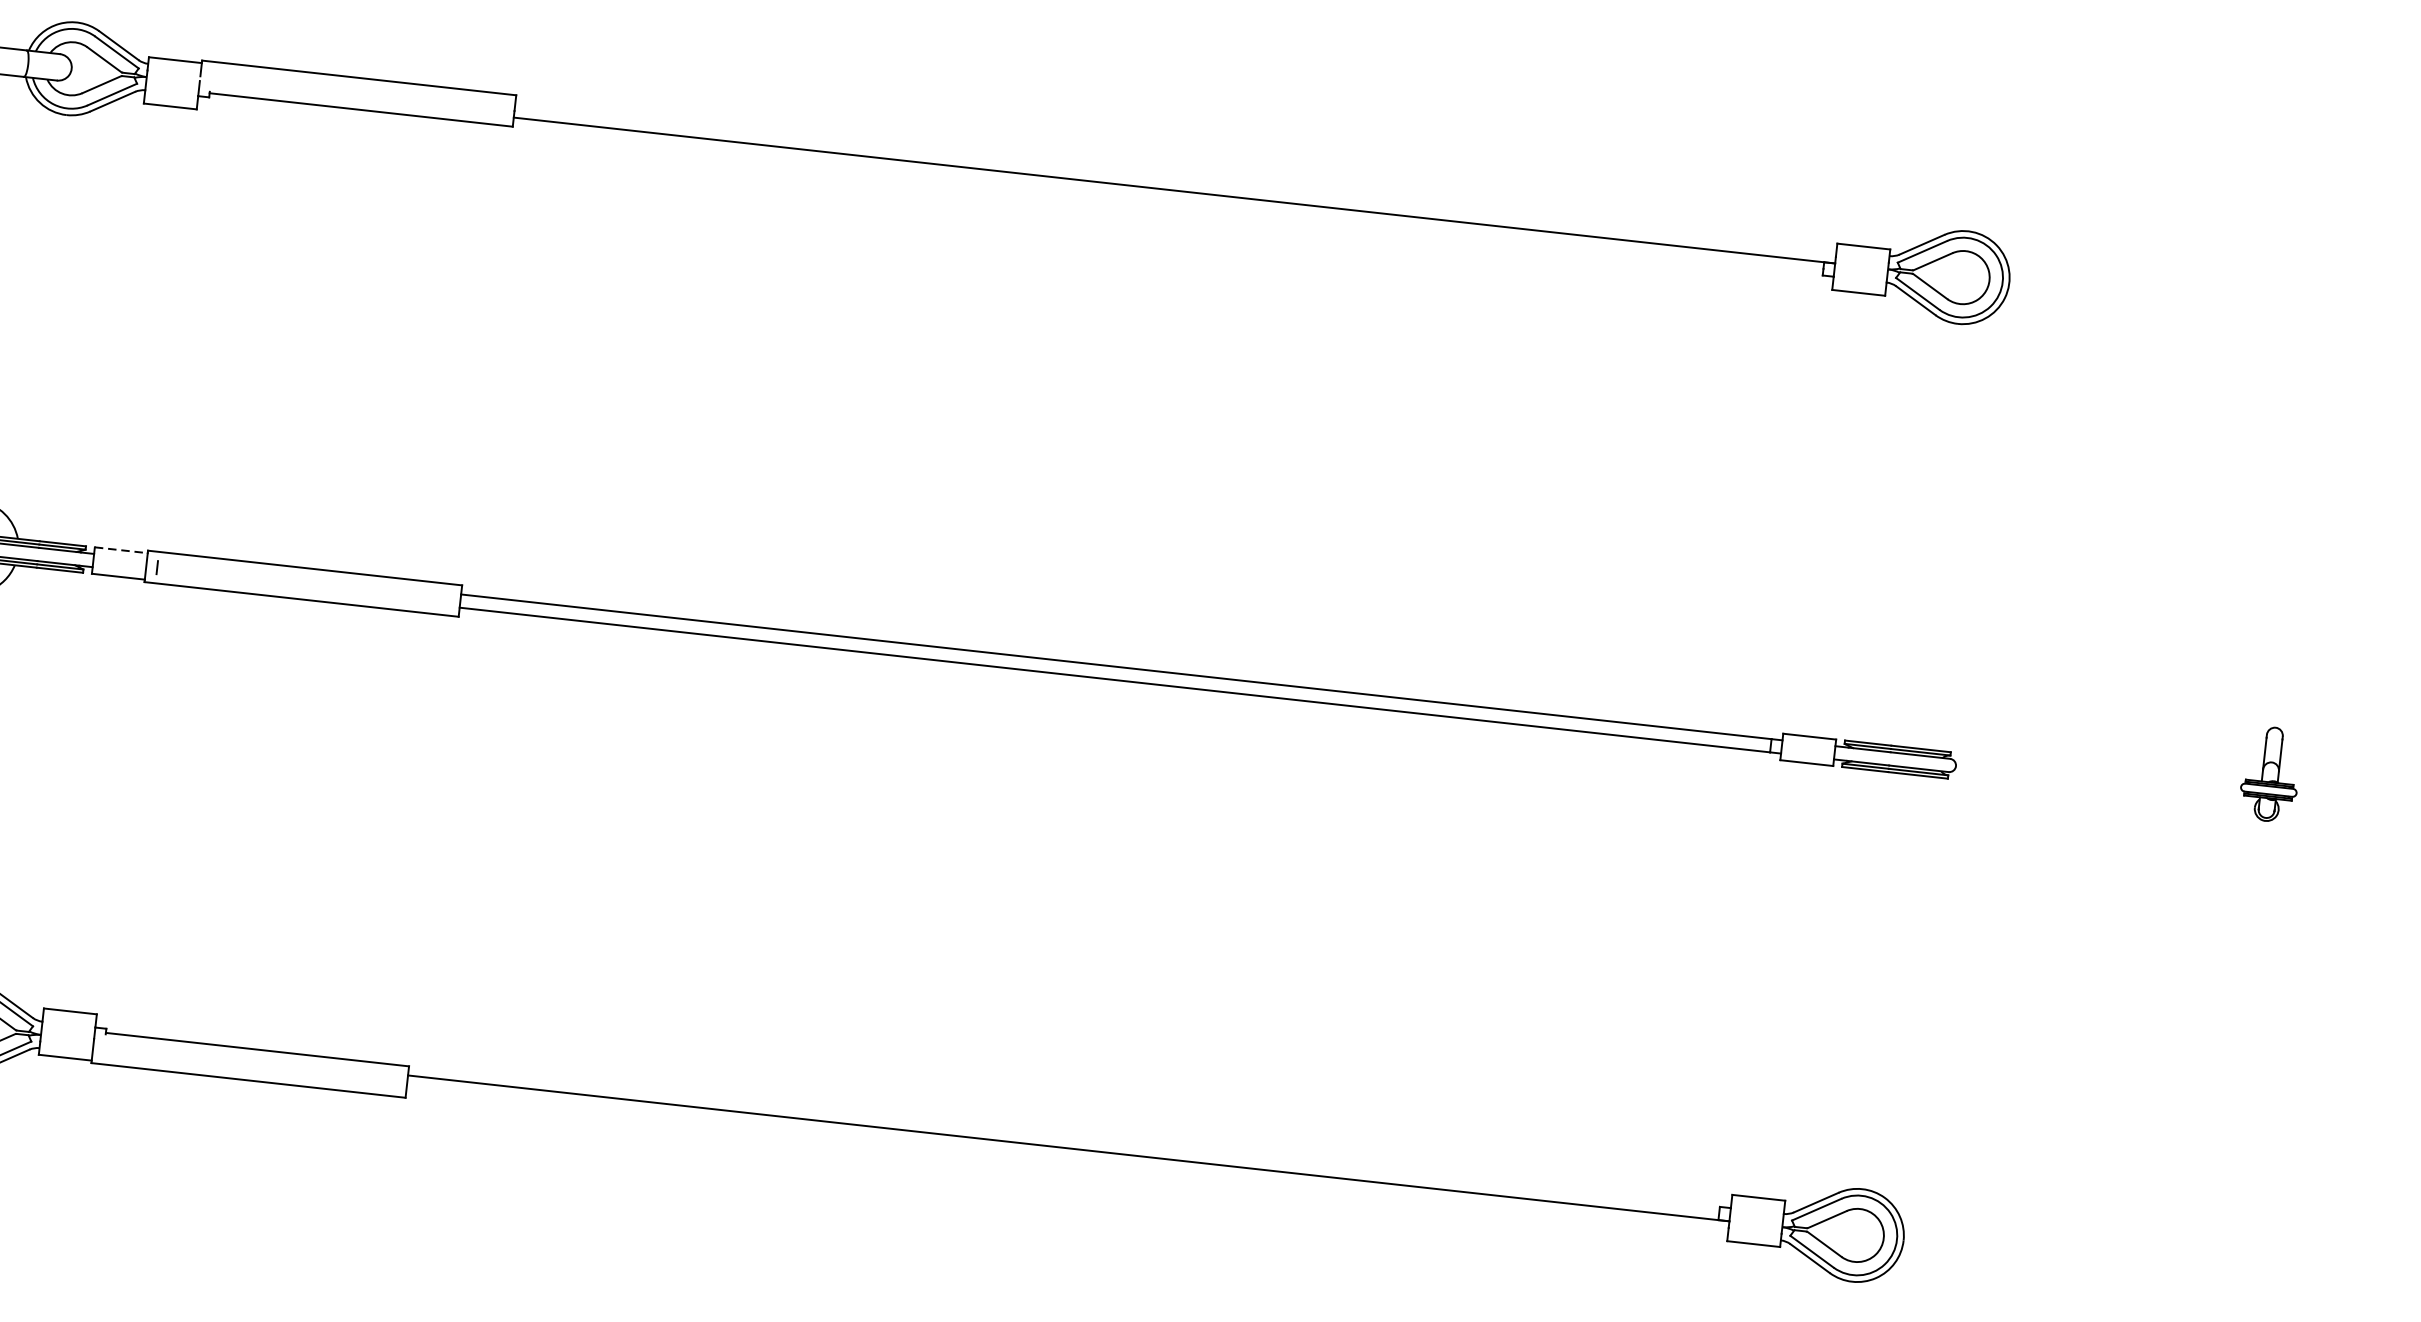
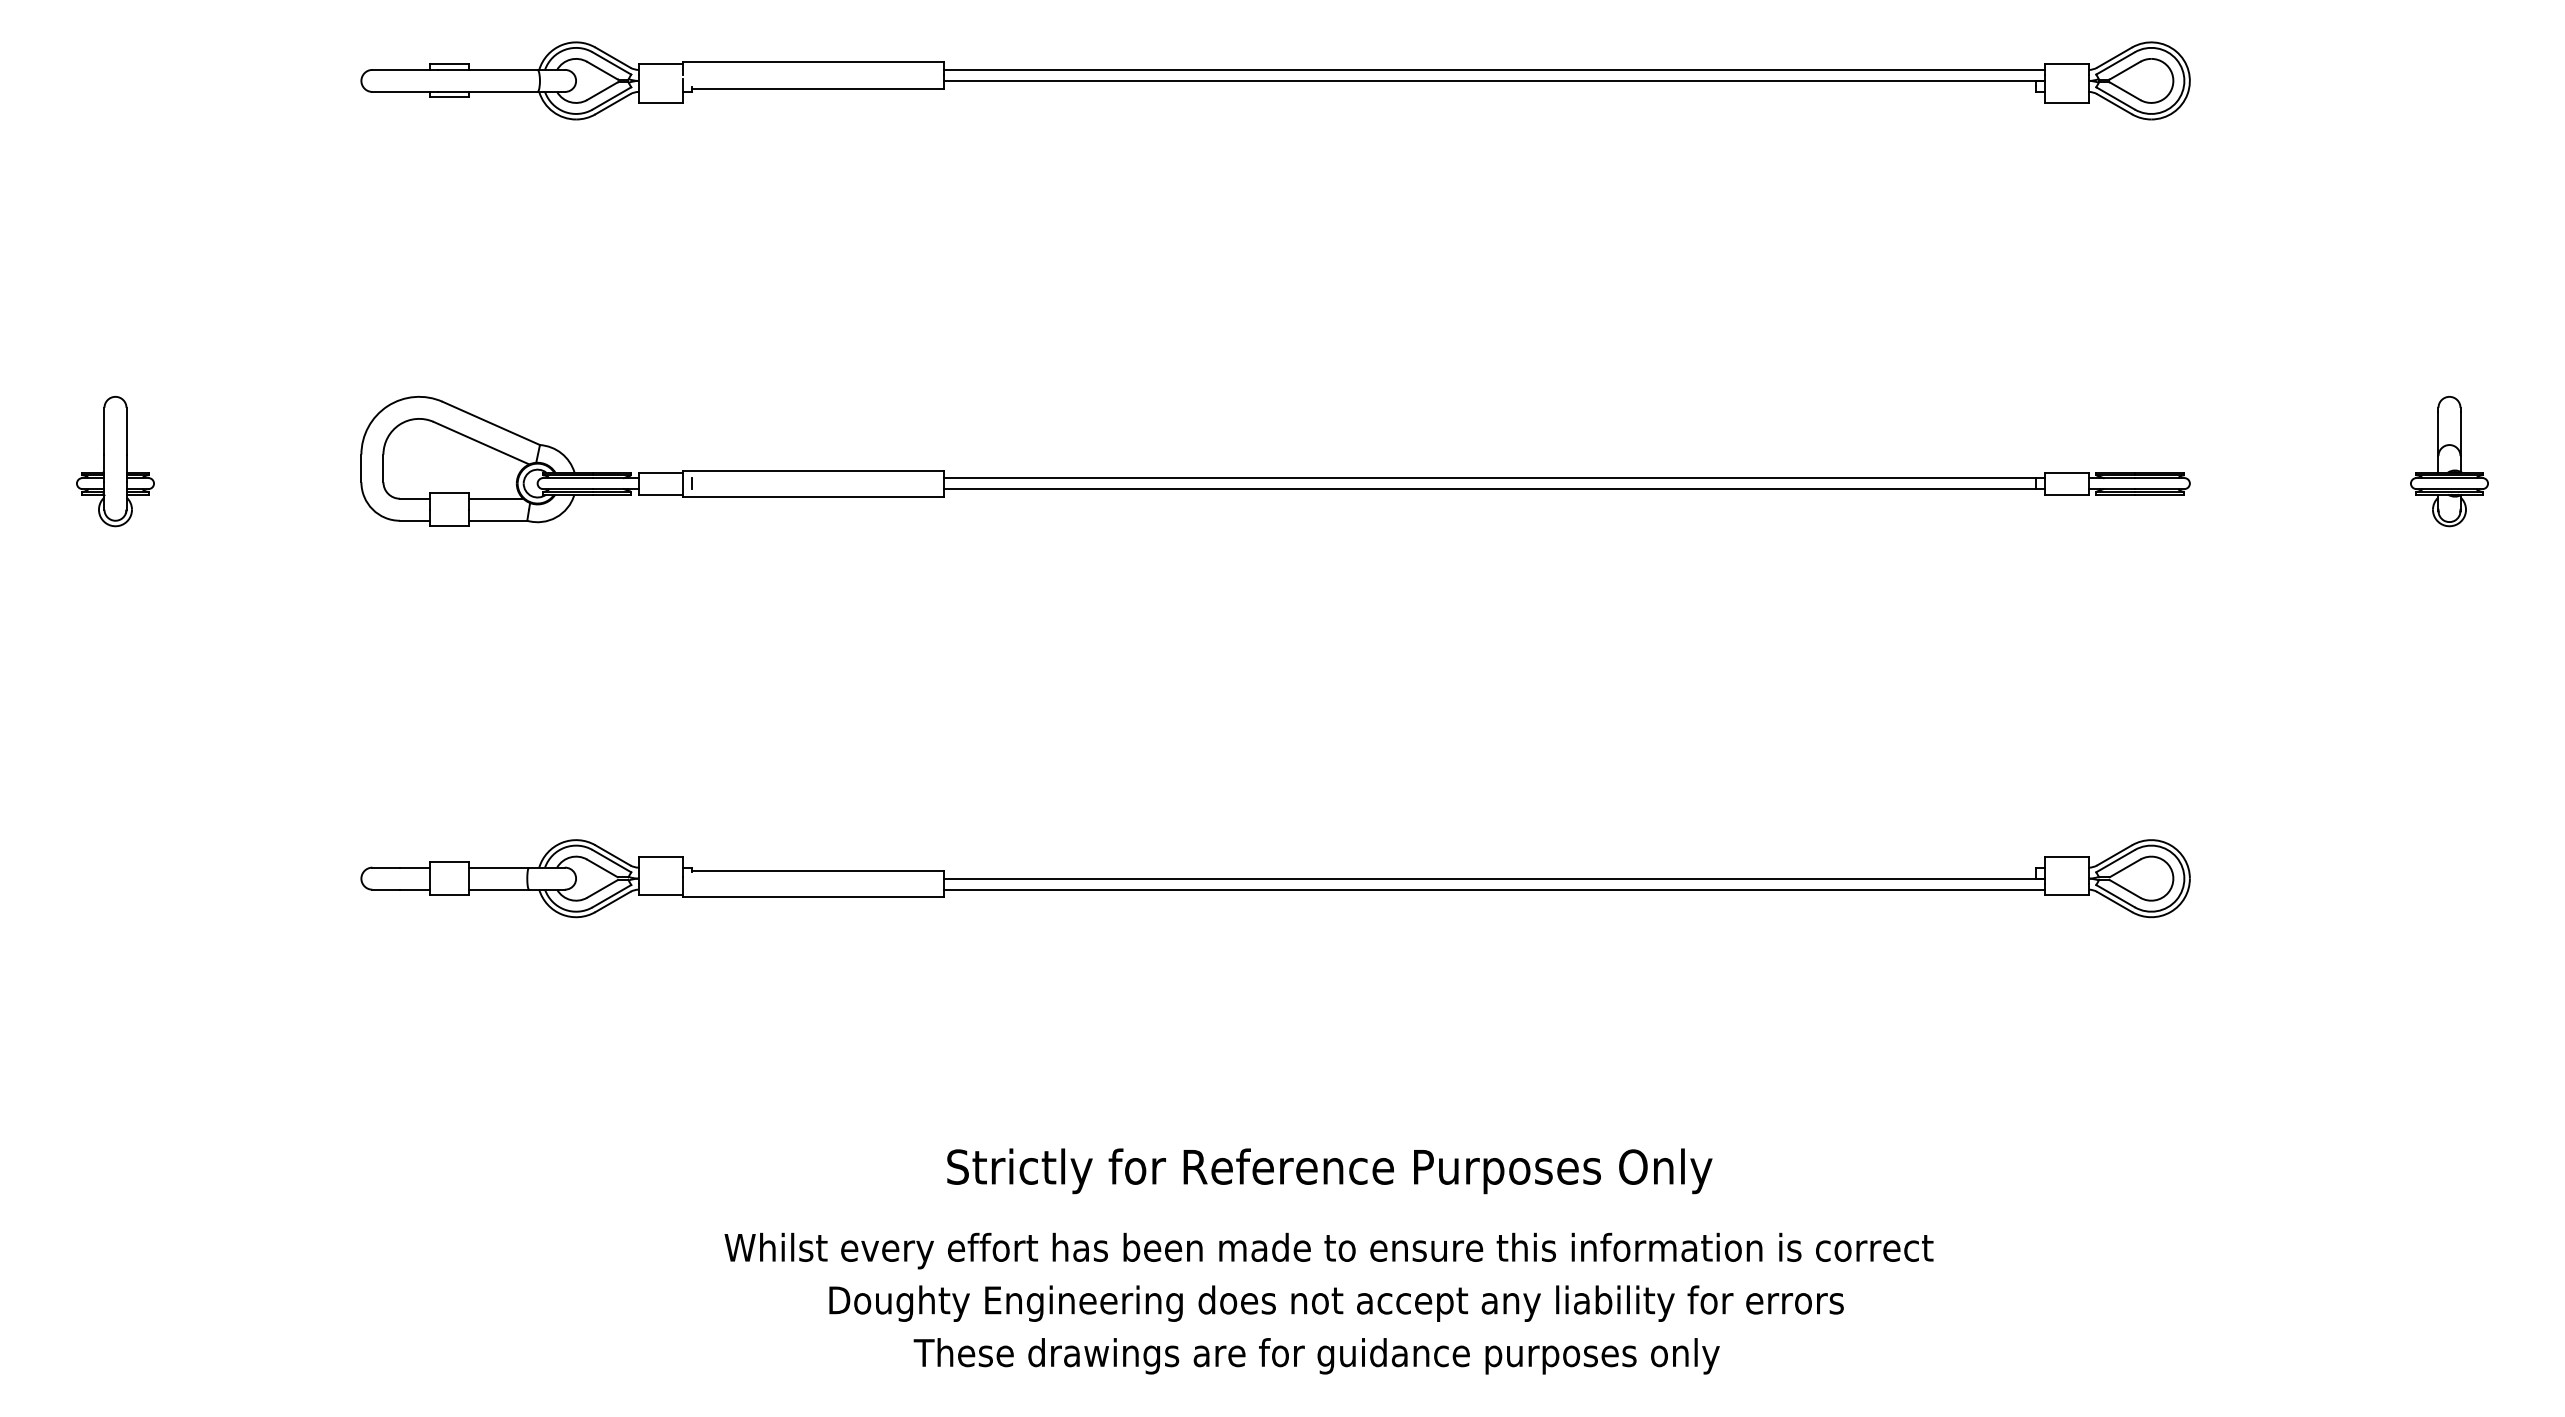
line: (1175, 176) -> (1494, 69), added
line: (122, 550) -> (661, 472), dashed -> solid
part: (2270, 774) -> (2449, 461), size x1.67
line: (1067, 1161) -> (1494, 889), added

